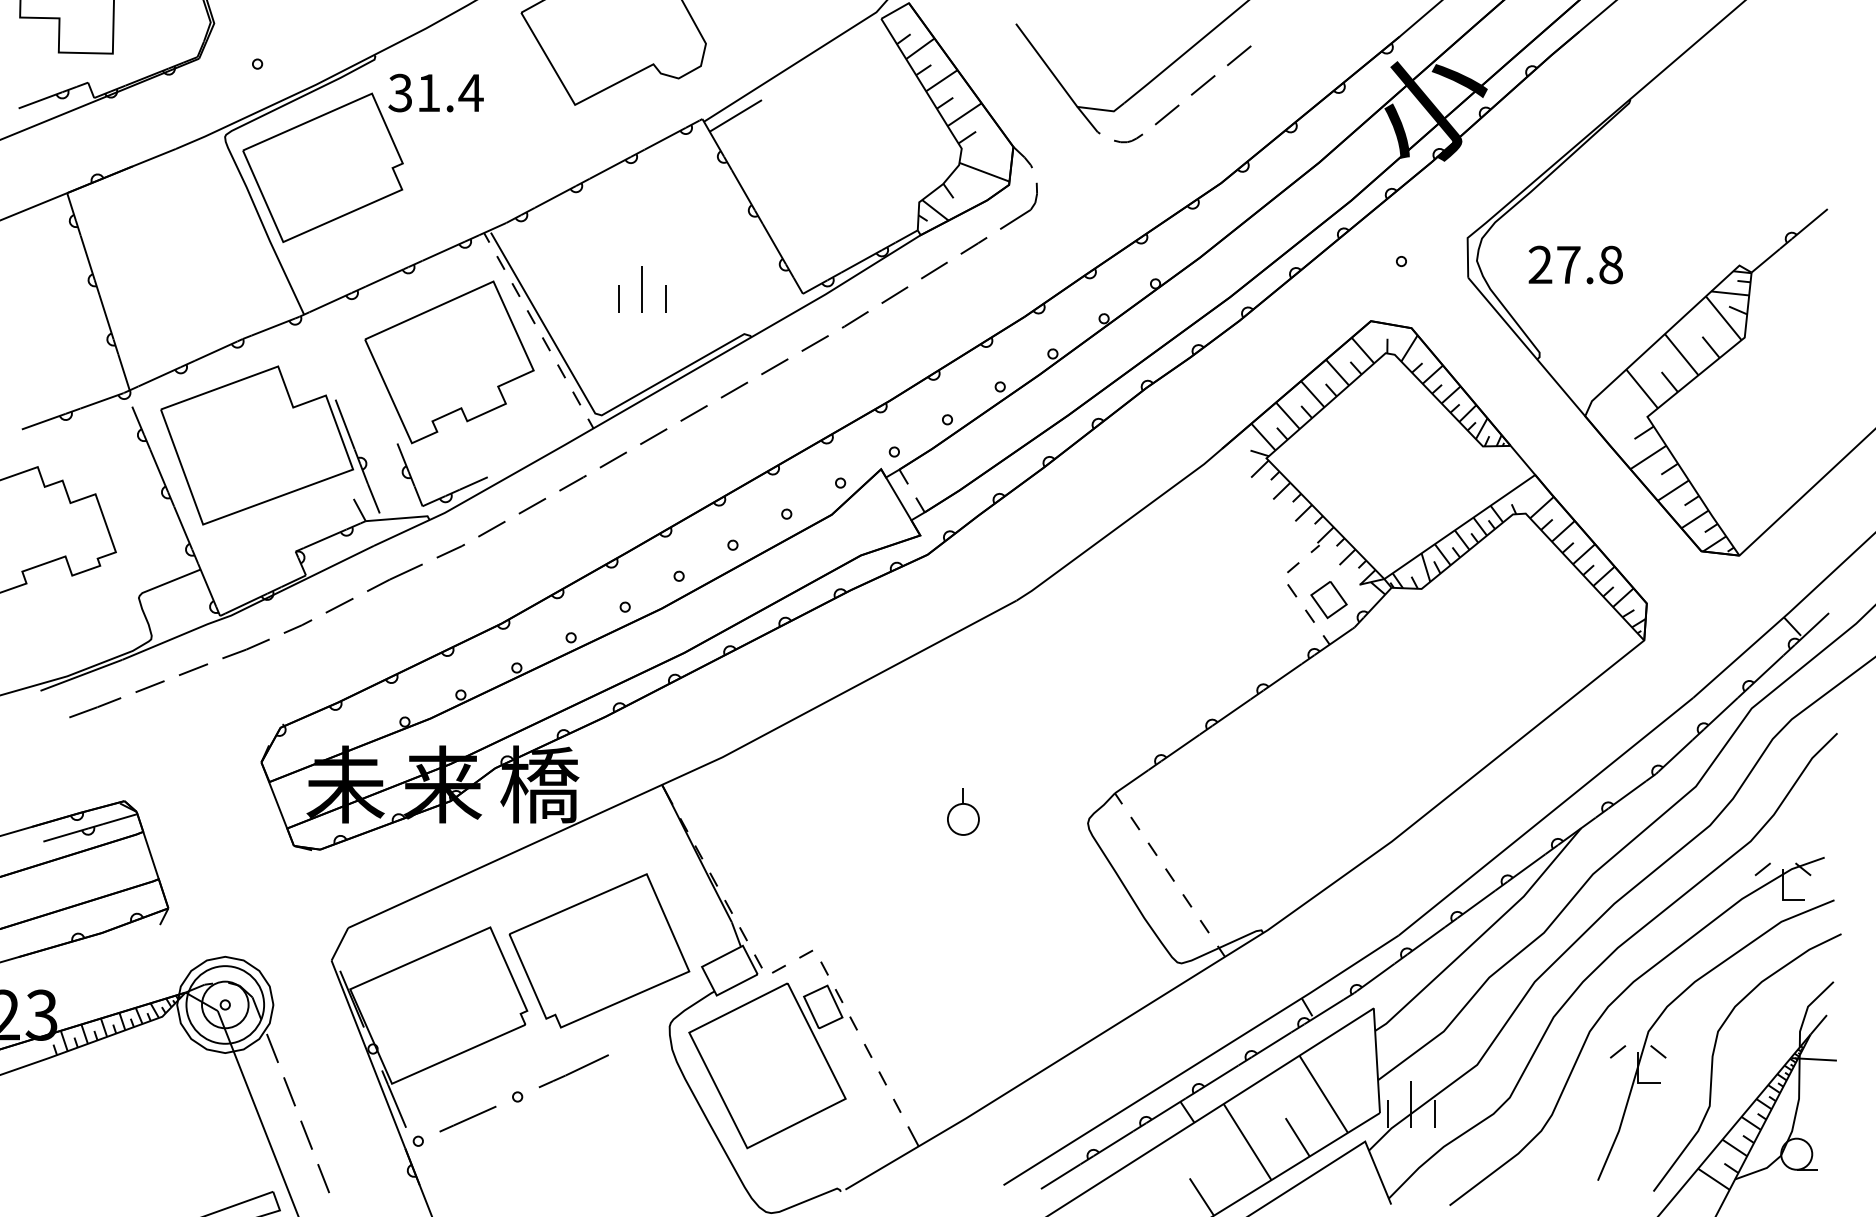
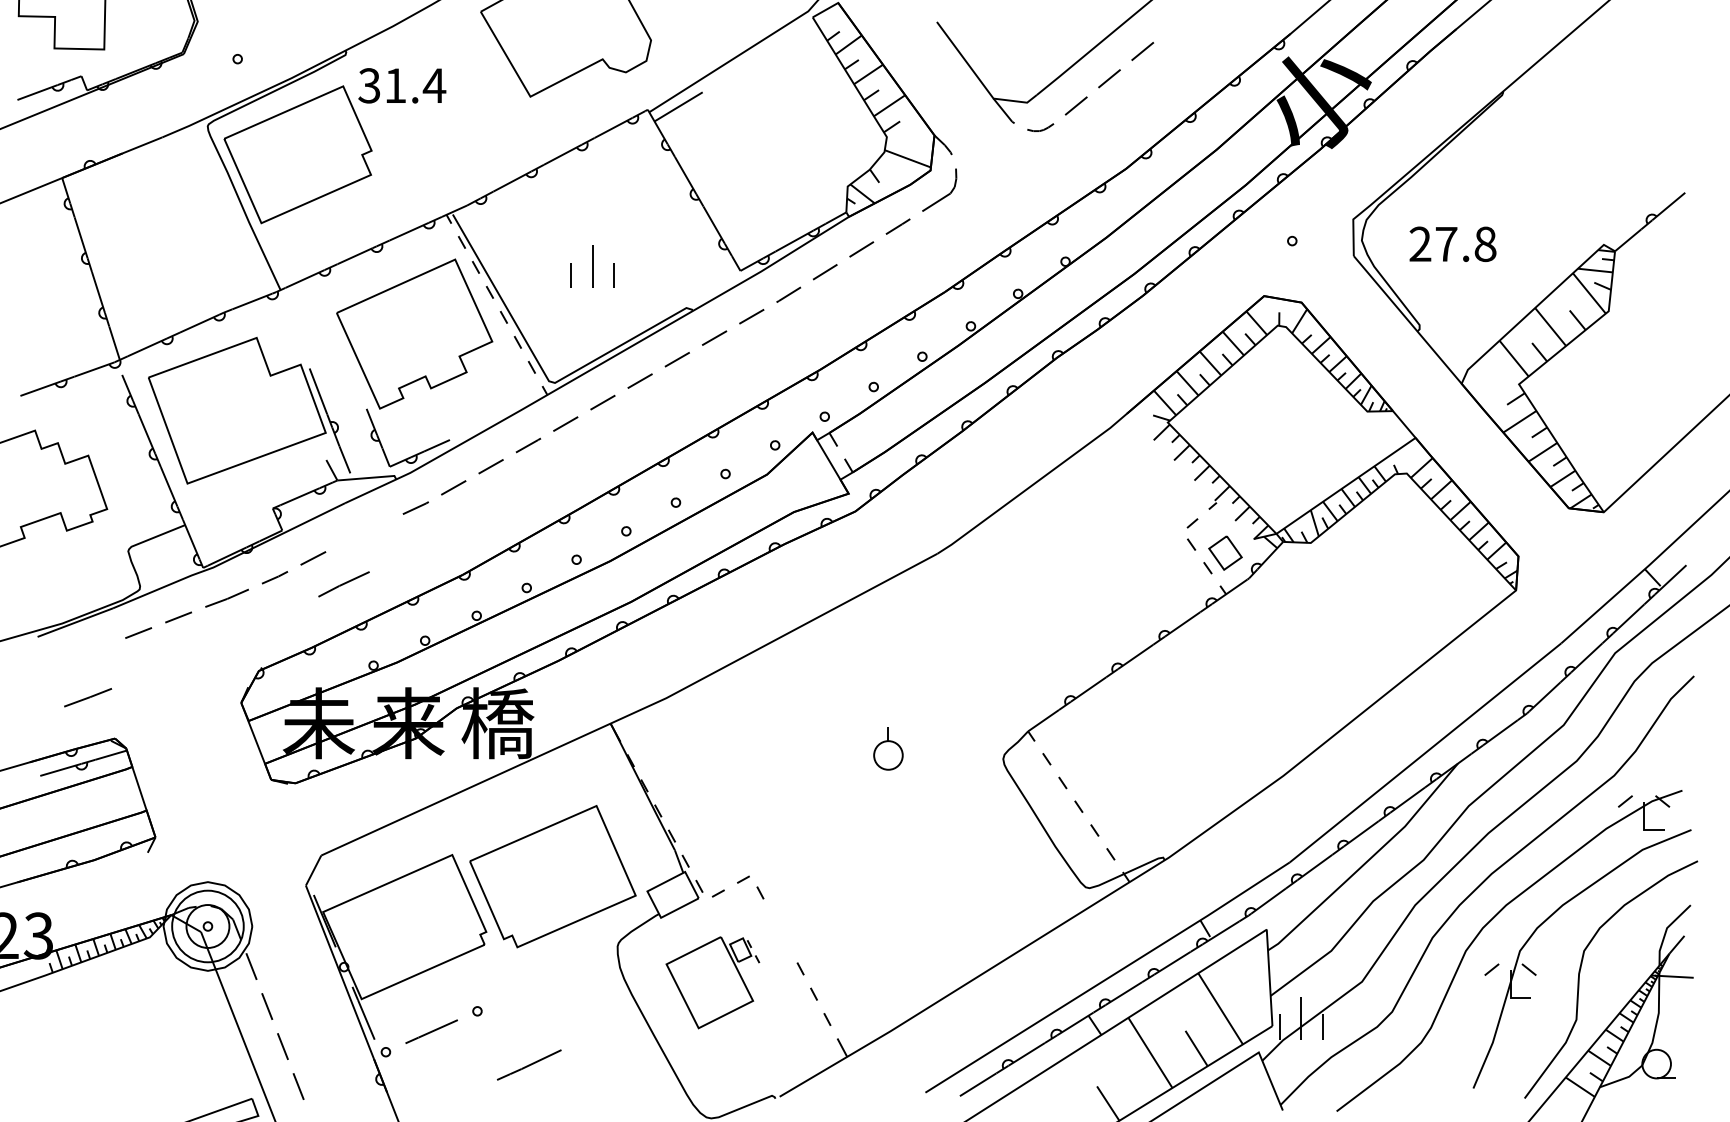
line: (394, 577) -> (343, 584), moved
line: (95, 707) -> (88, 697), moved
part: (772, 1065) -> (712, 982), size x0.6
line: (573, 1071) -> (528, 1065), moved

